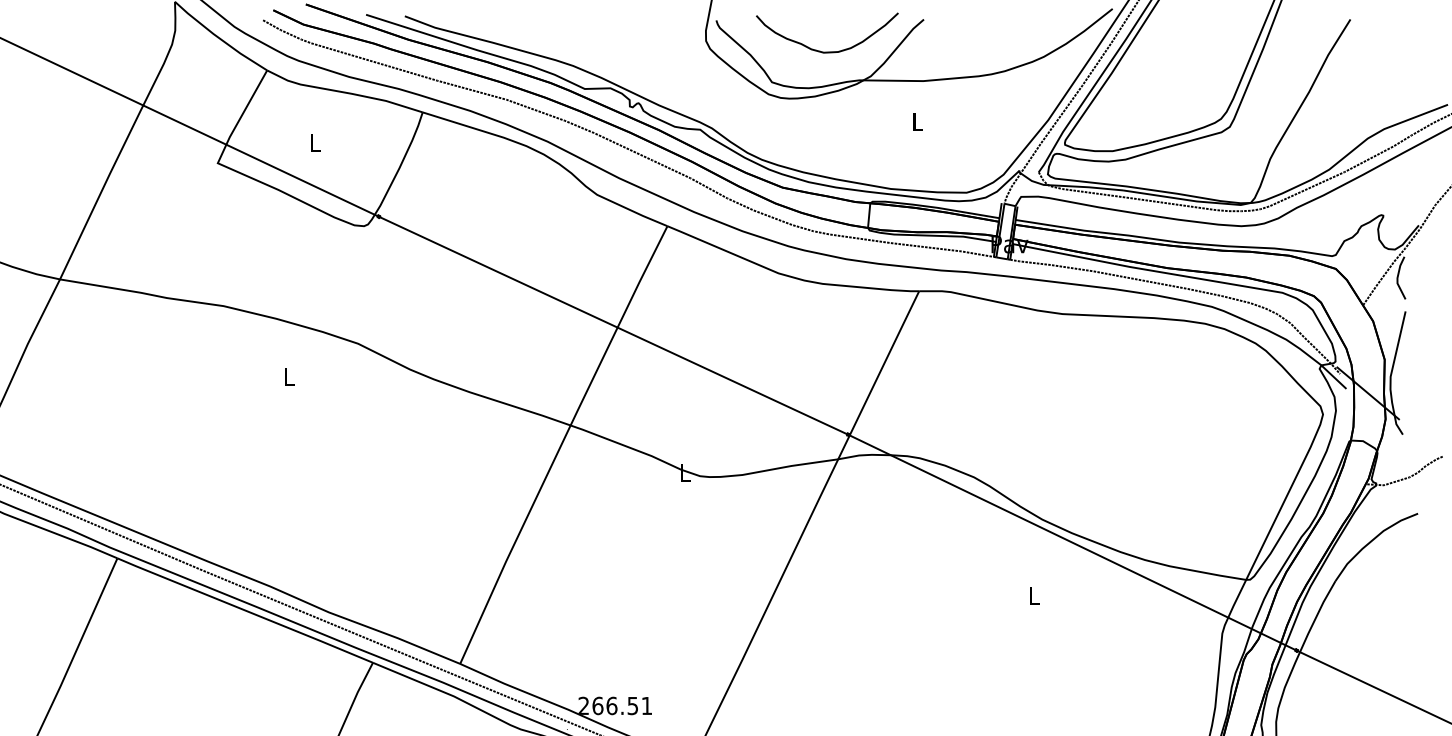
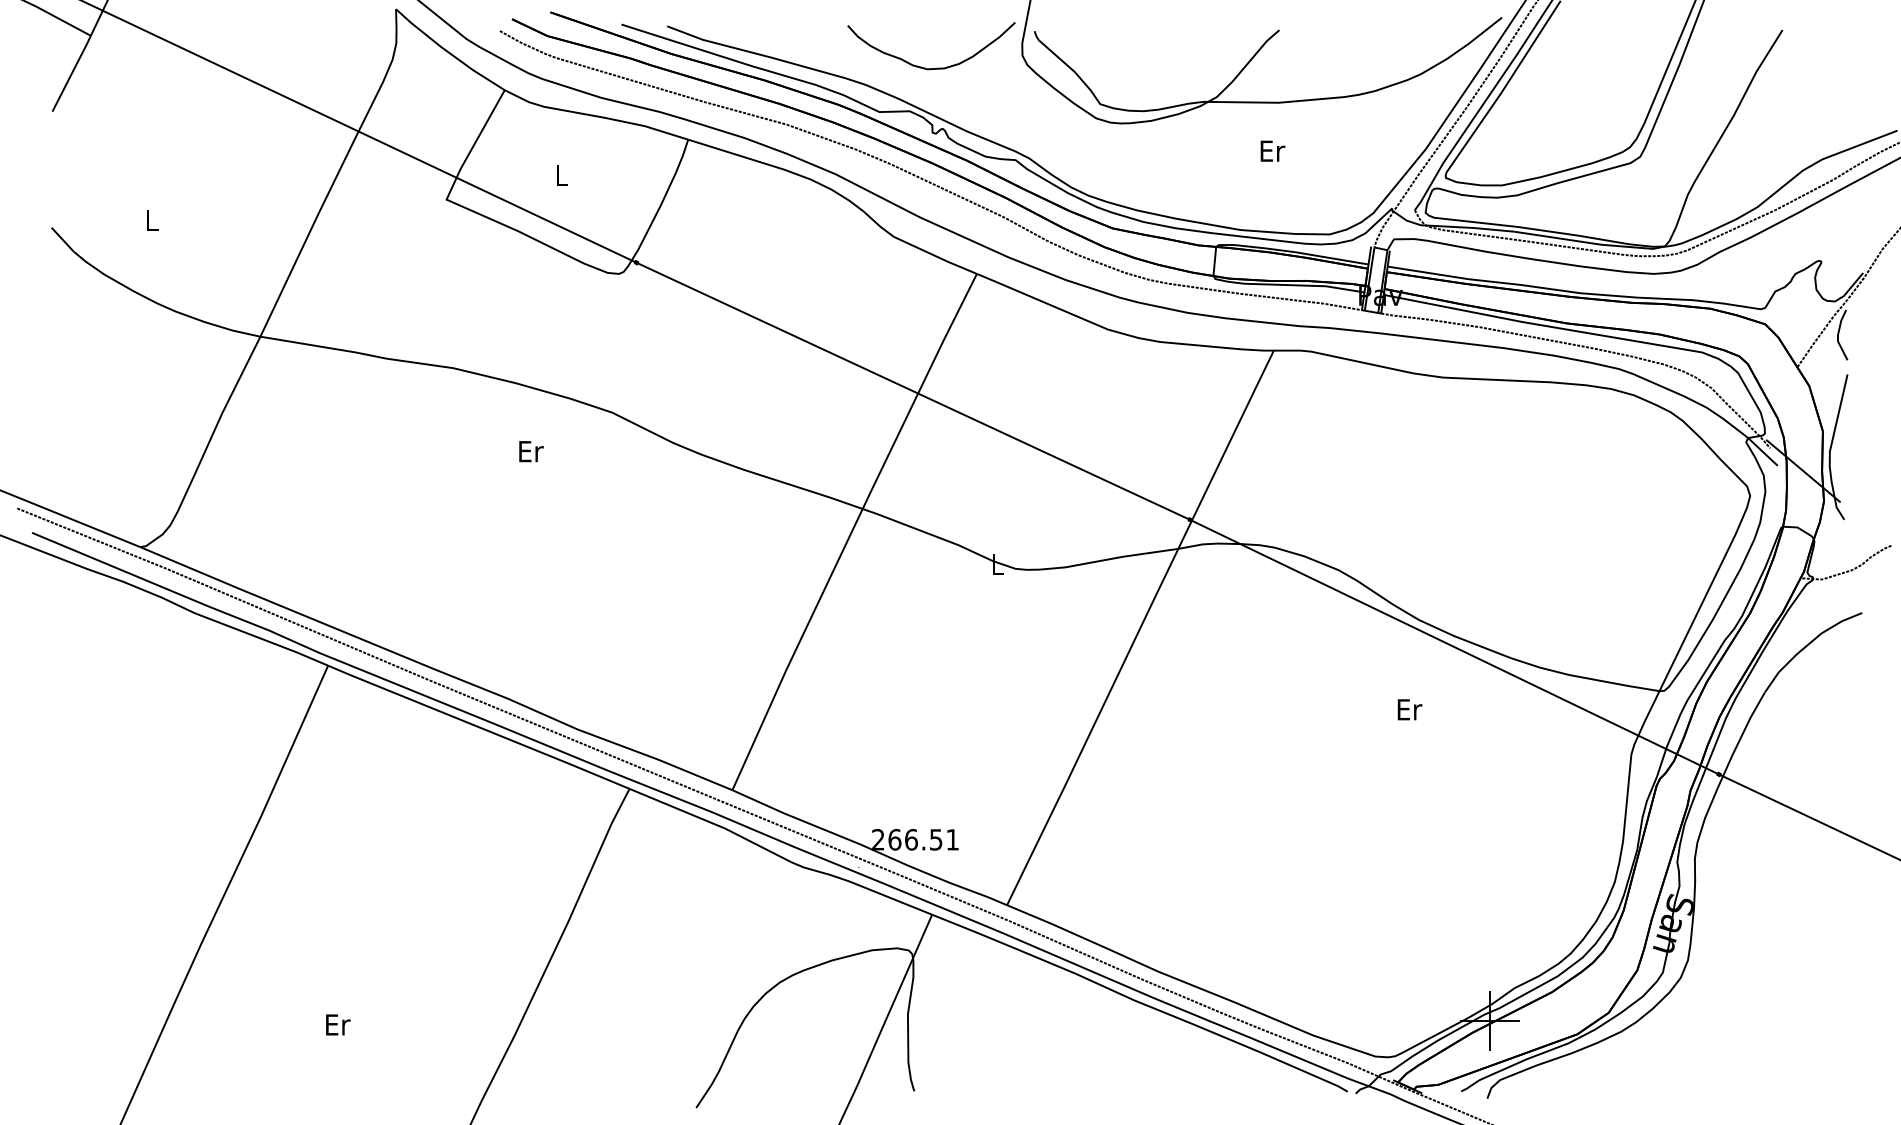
curve: (822, 51) -> (925, 67), moved
text: (918, 121) -> (1272, 150), L -> Er
text: (289, 376) -> (531, 451), L -> Er
text: (1034, 595) -> (1409, 709), L -> Er

